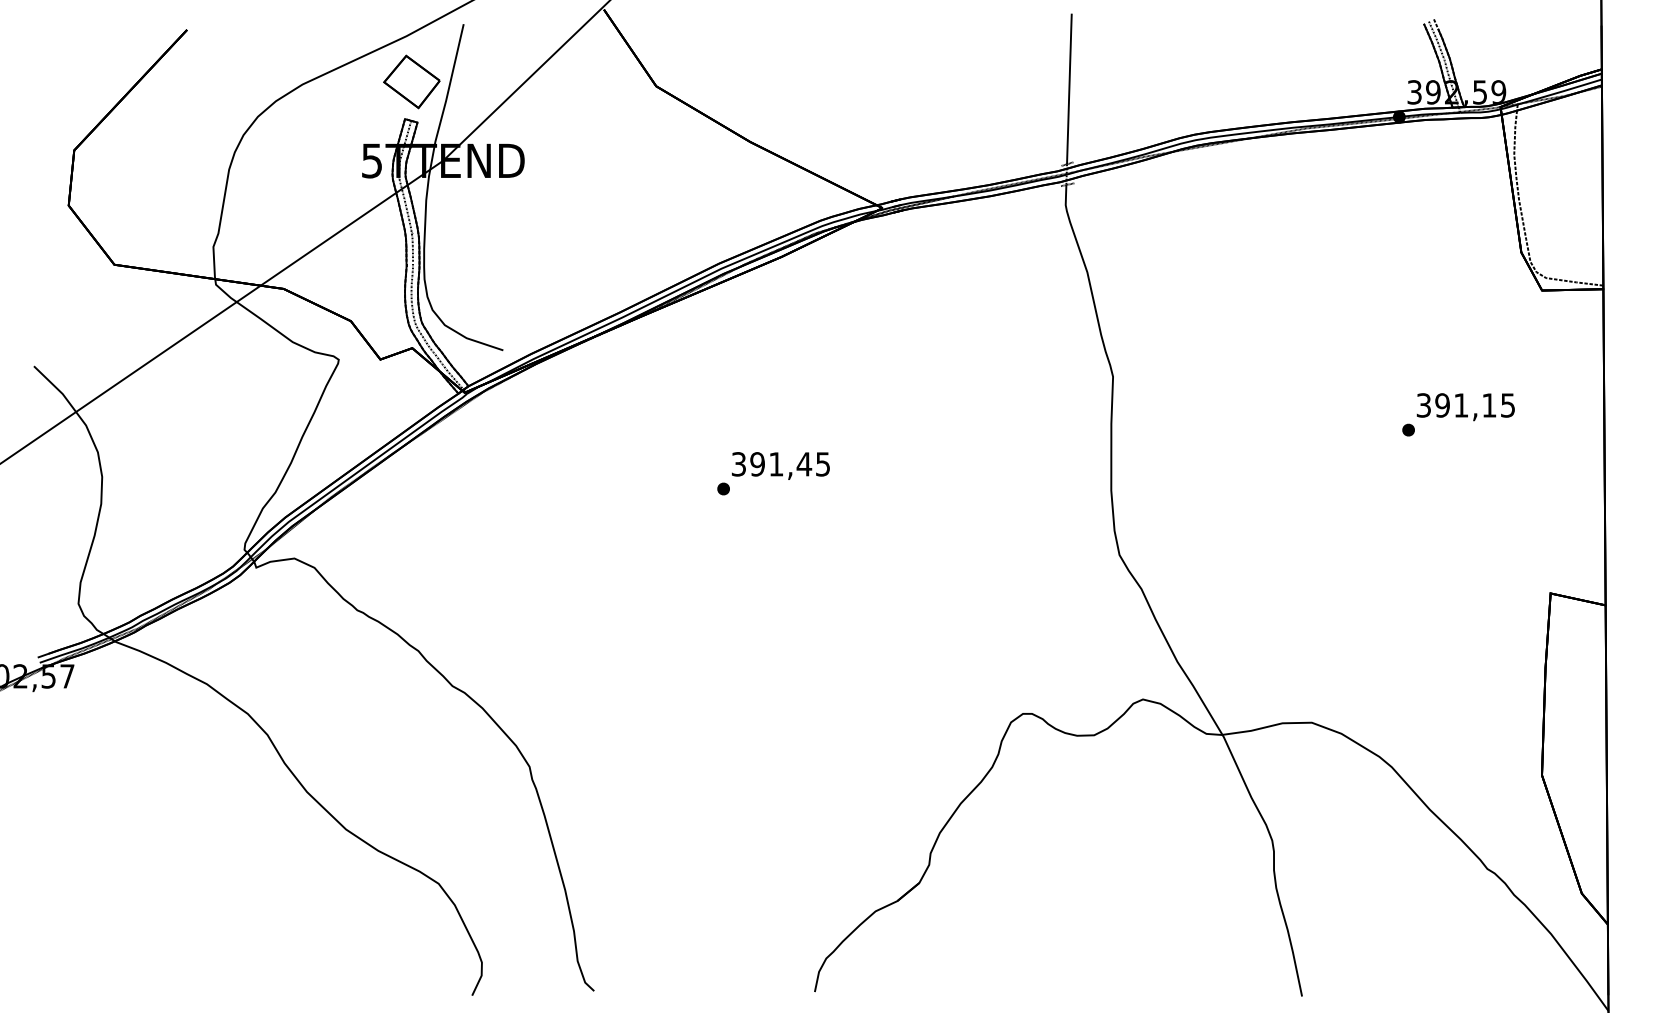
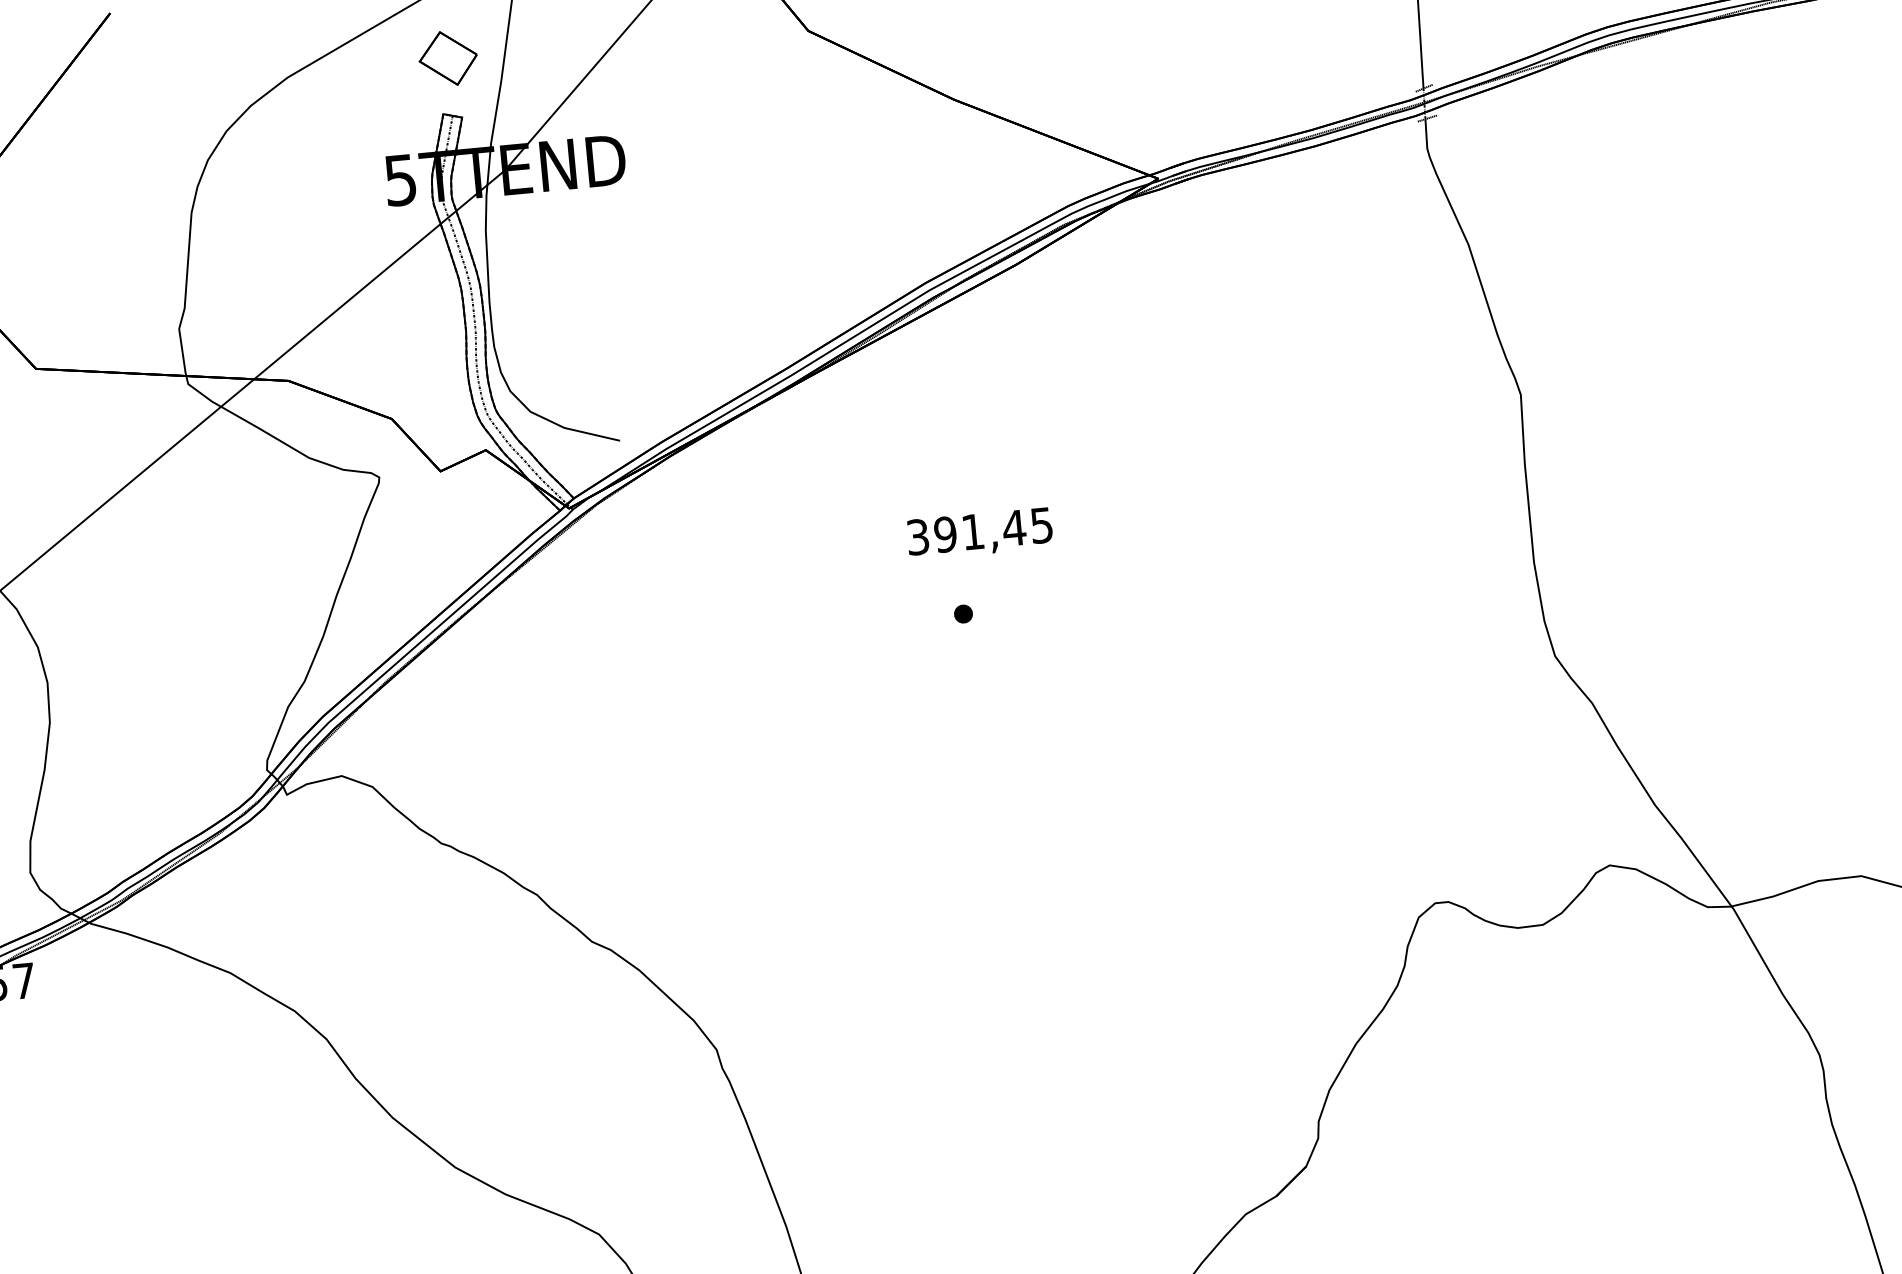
part: (411, 81) -> (447, 57), size x0.7
text: (780, 465) -> (979, 533), moved

